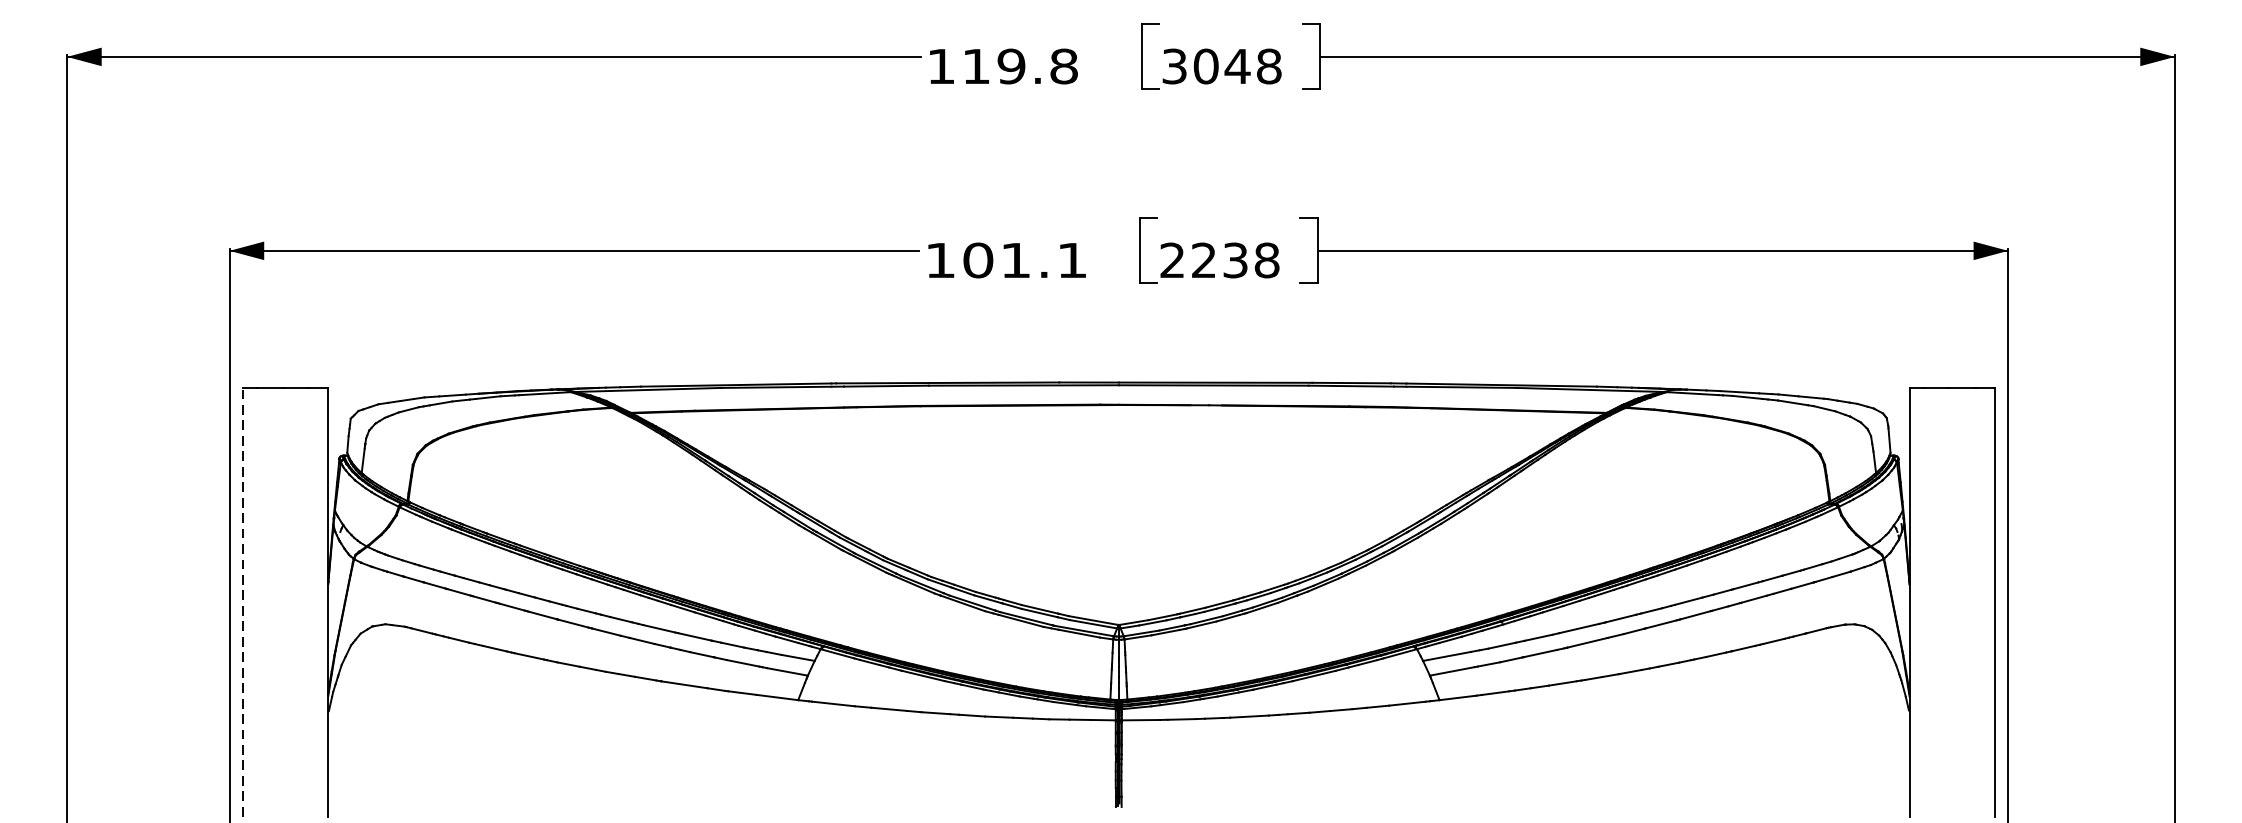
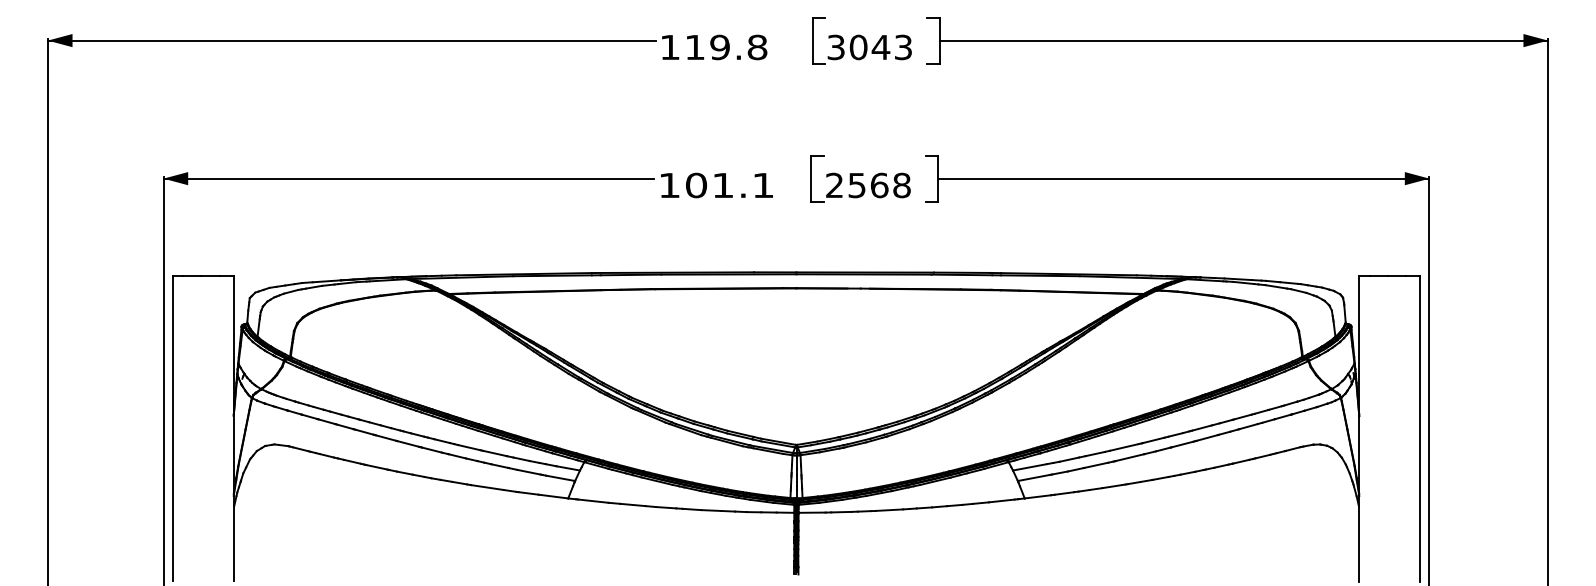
text: (1269, 66) -> (903, 47), 3048 -> 3043
text: (1220, 260) -> (868, 185), 2238 -> 2568
line: (243, 601) -> (173, 428), dashed -> solid

